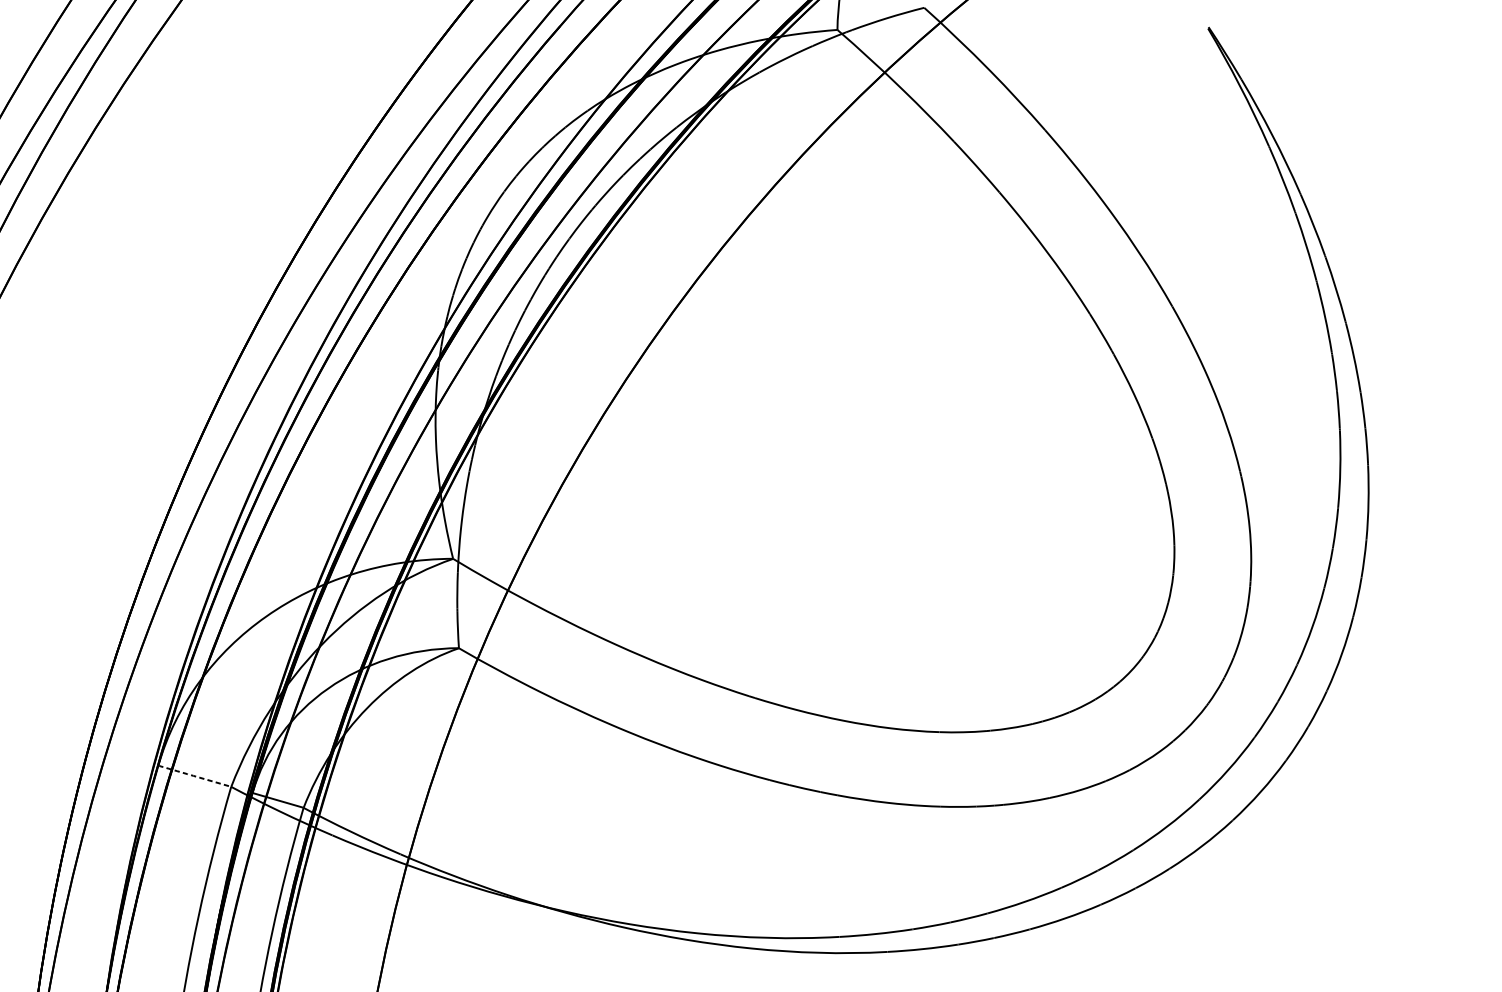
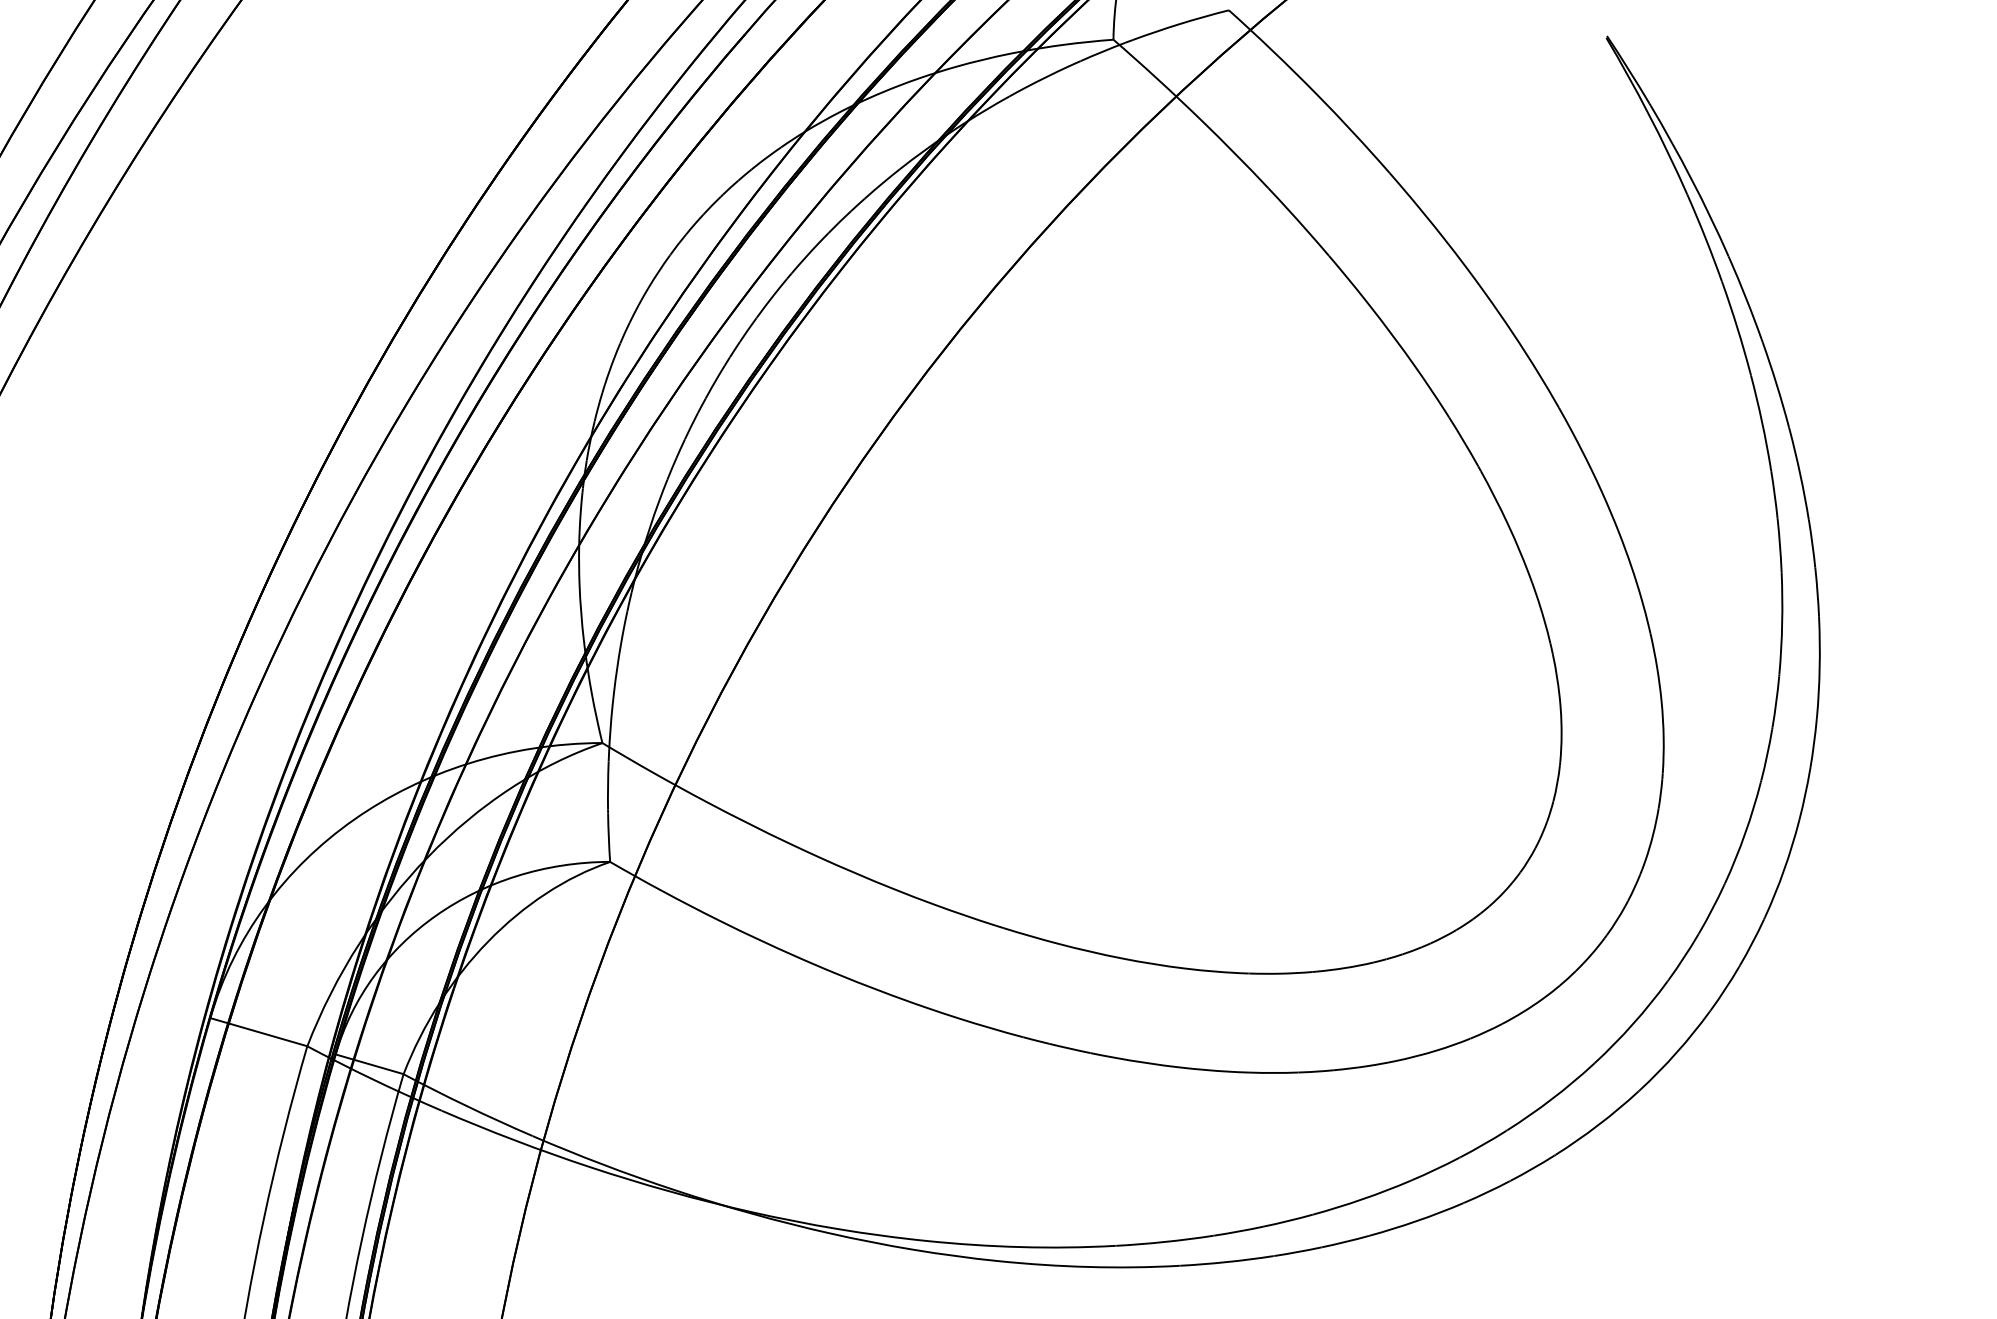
arc: (192, 775) -> (255, 1031), dashed -> solid

